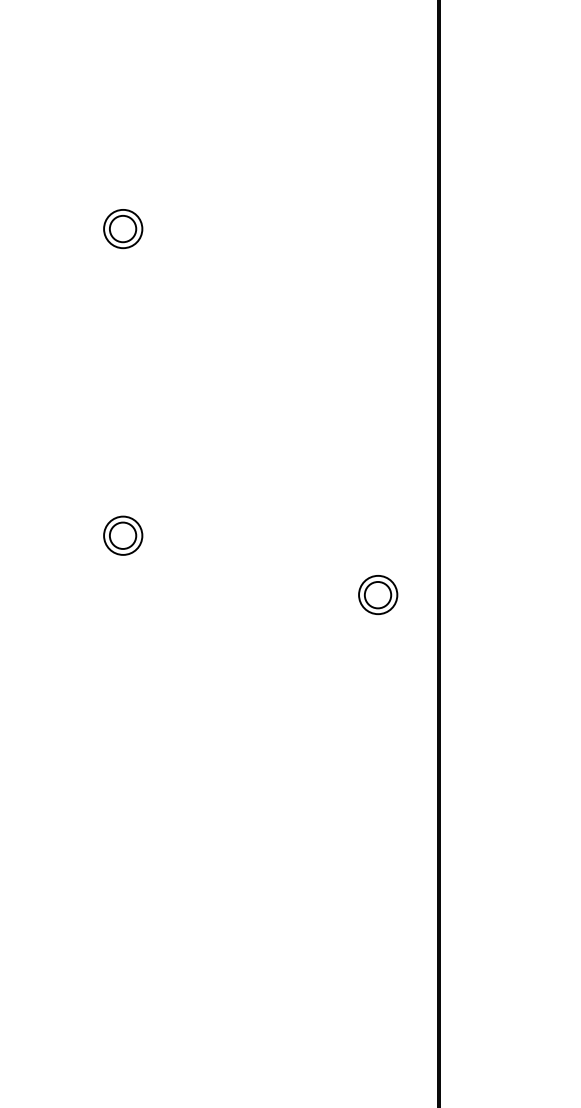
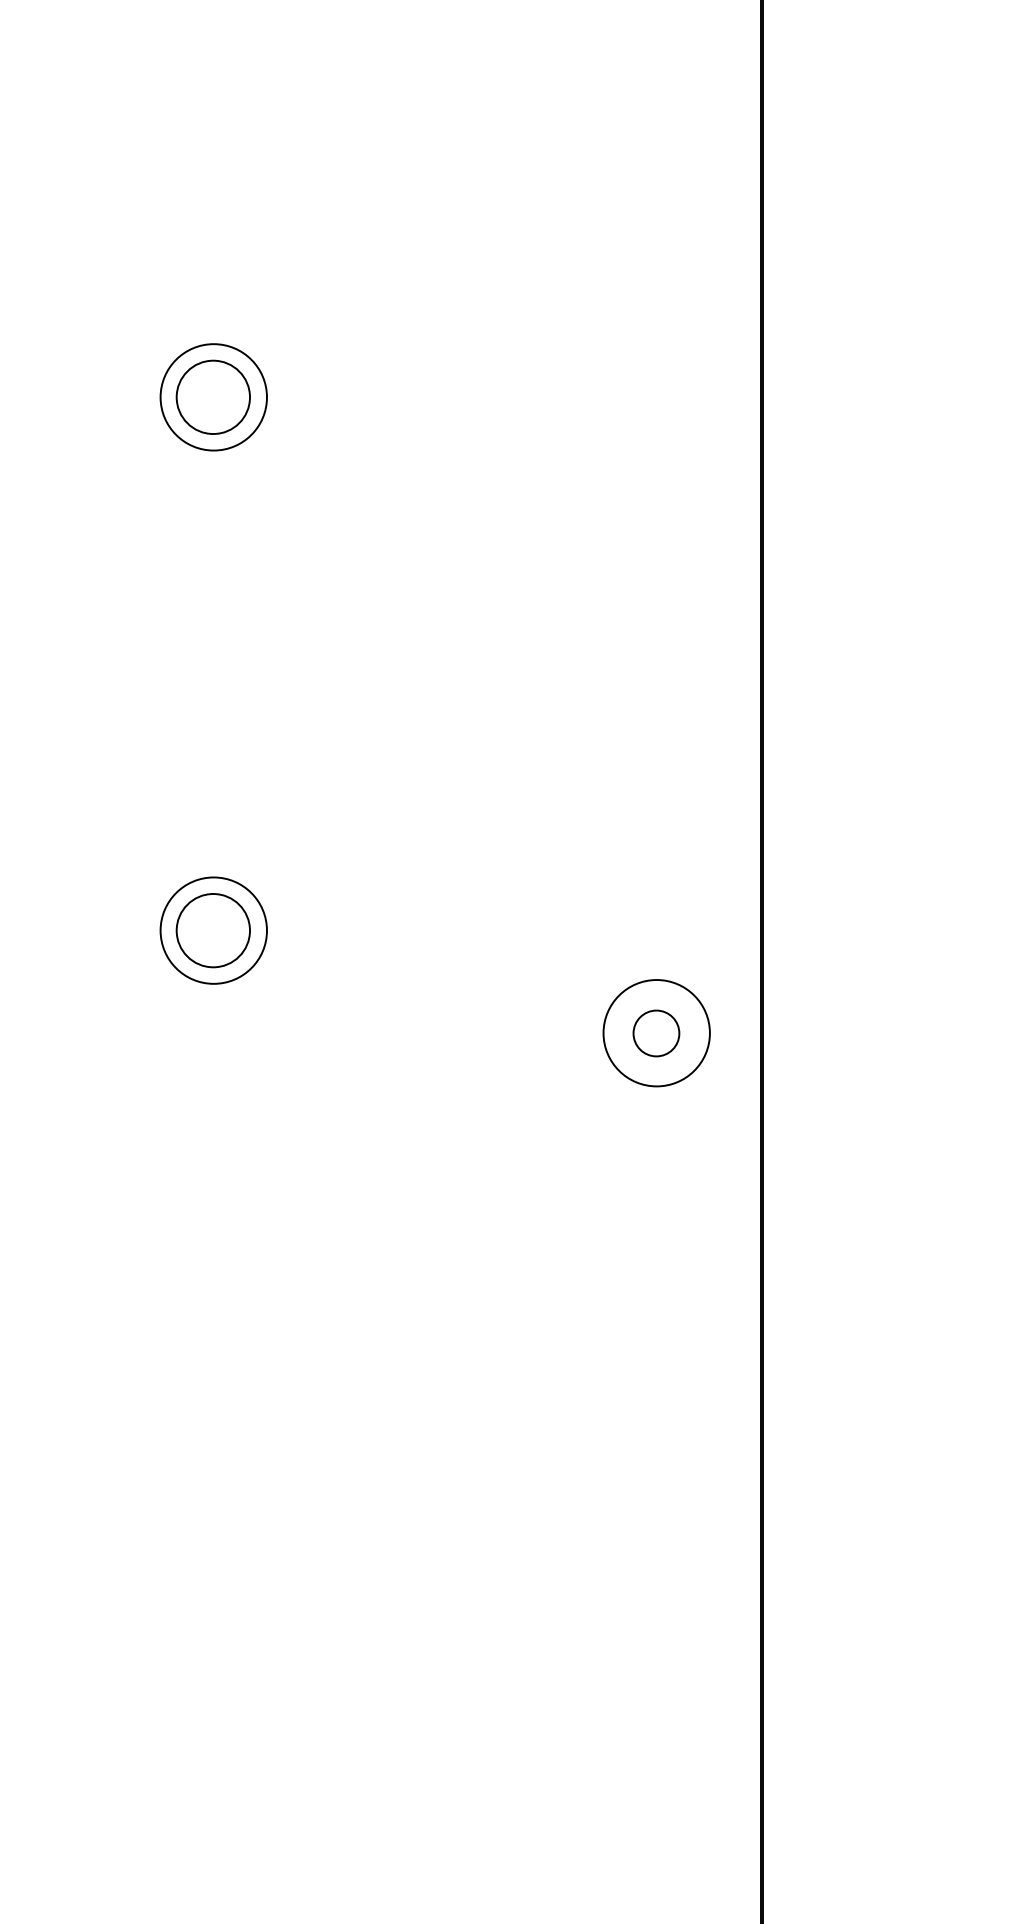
part: (123, 229) -> (214, 398), size x1.6
part: (123, 535) -> (214, 929), size x1.6
circle: (378, 594) -> (657, 1032), size x1.6

